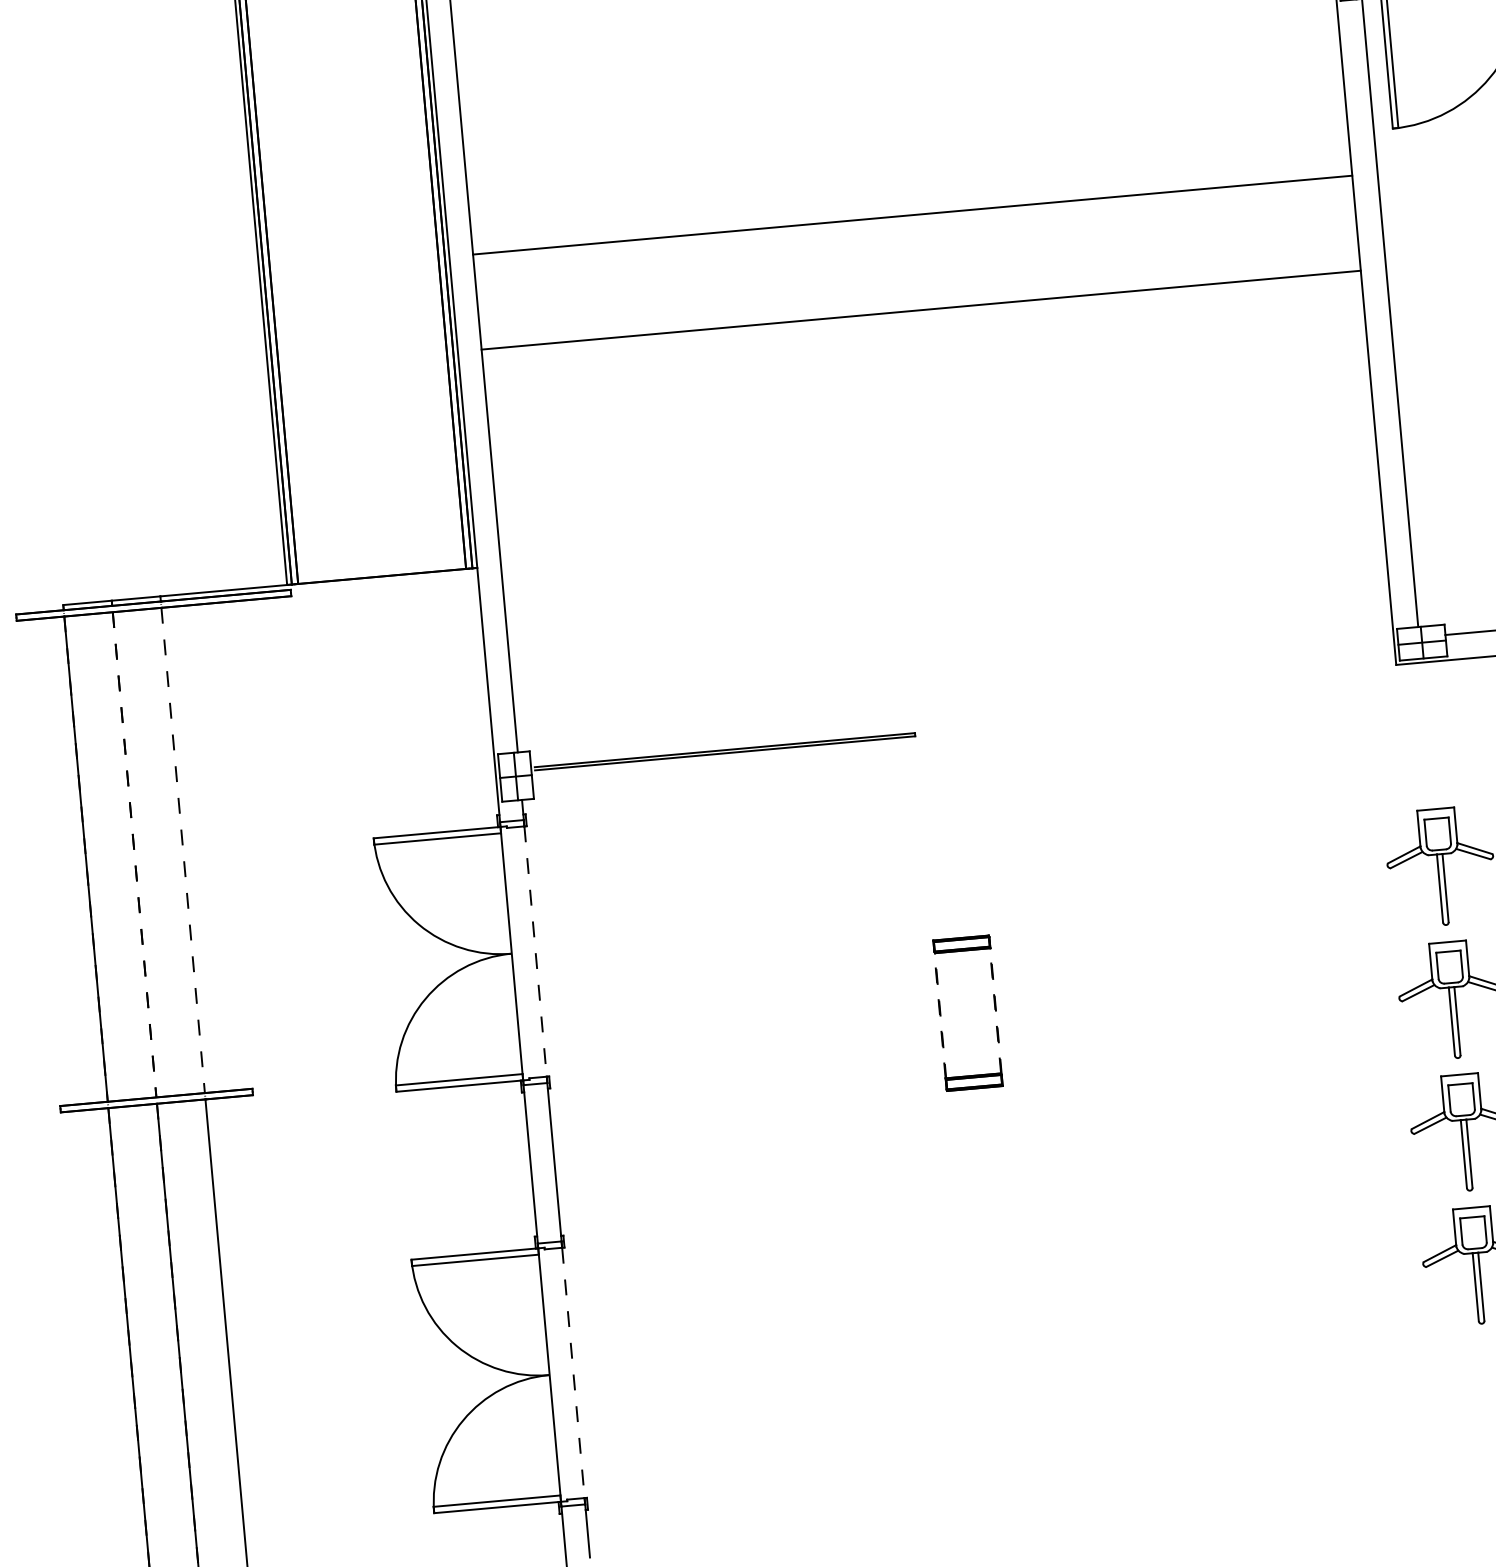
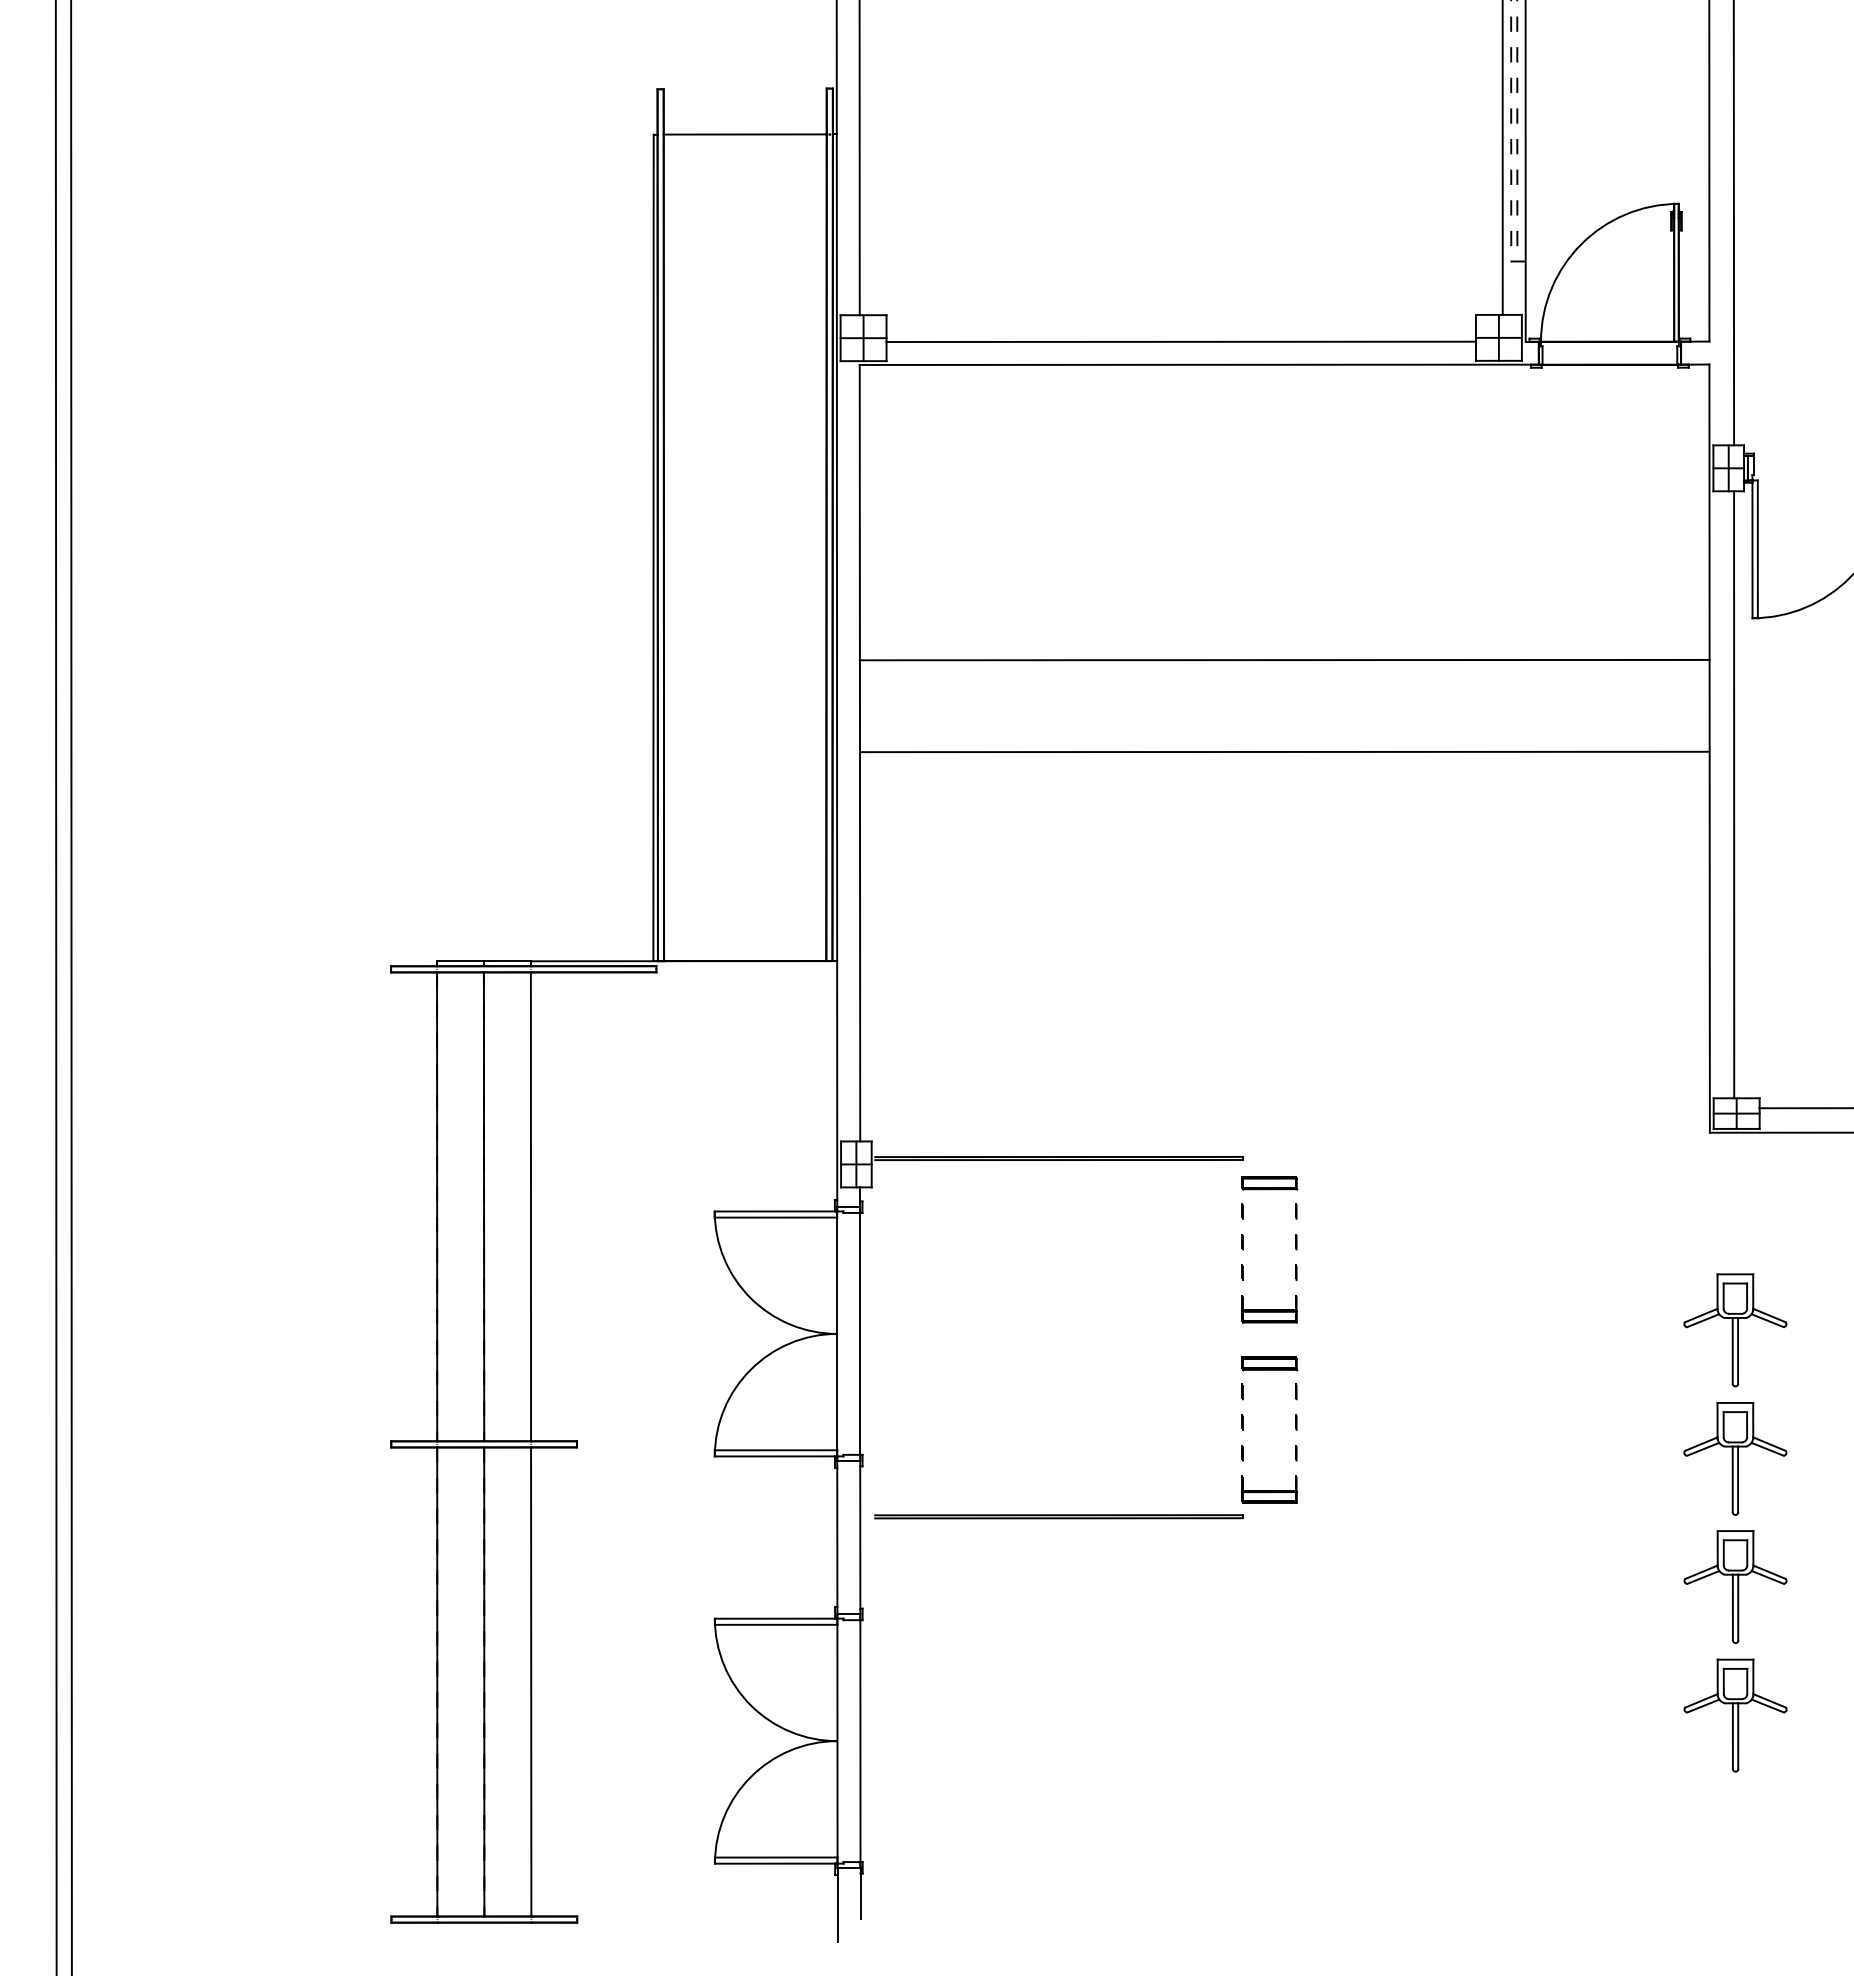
part: (924, 828) -> (1243, 1249), added
line: (182, 851) -> (530, 1207), dashed -> solid
line: (135, 855) -> (484, 1207), dashed -> solid
line: (535, 951) -> (860, 1333), dashed -> solid
part: (757, 1122) -> (1058, 1516), added
line: (573, 1373) -> (860, 1741), dashed -> solid

